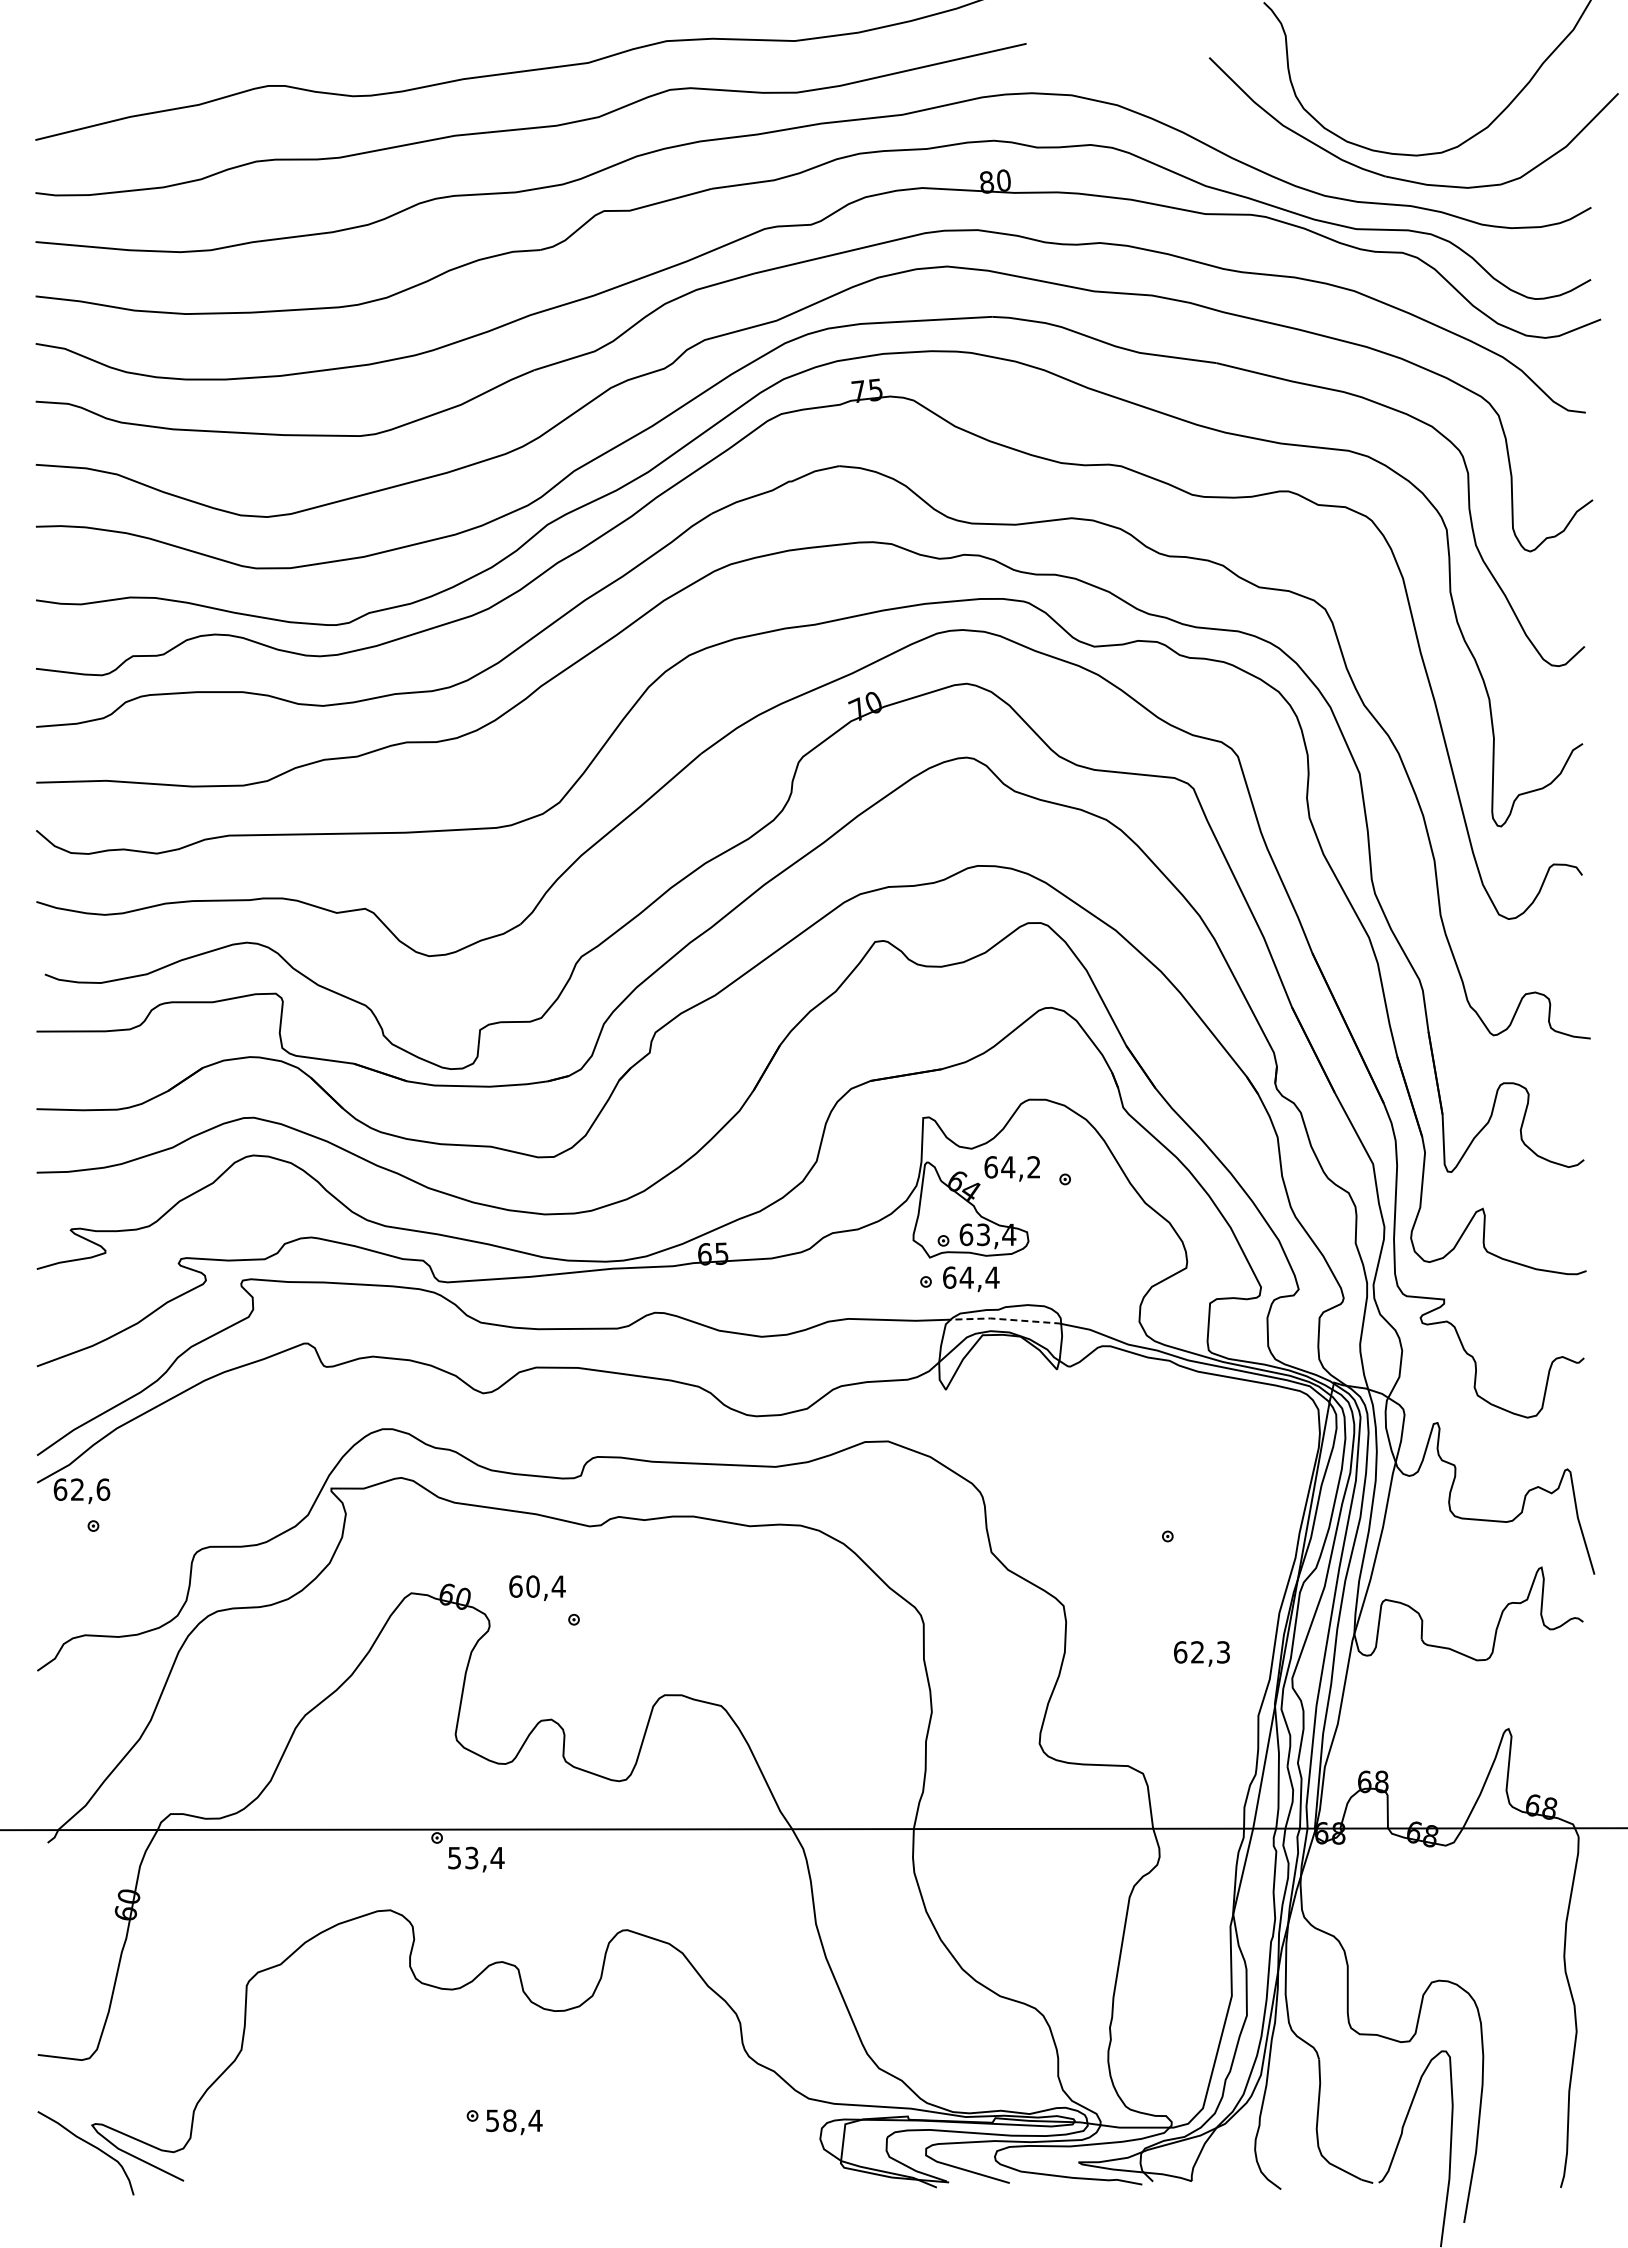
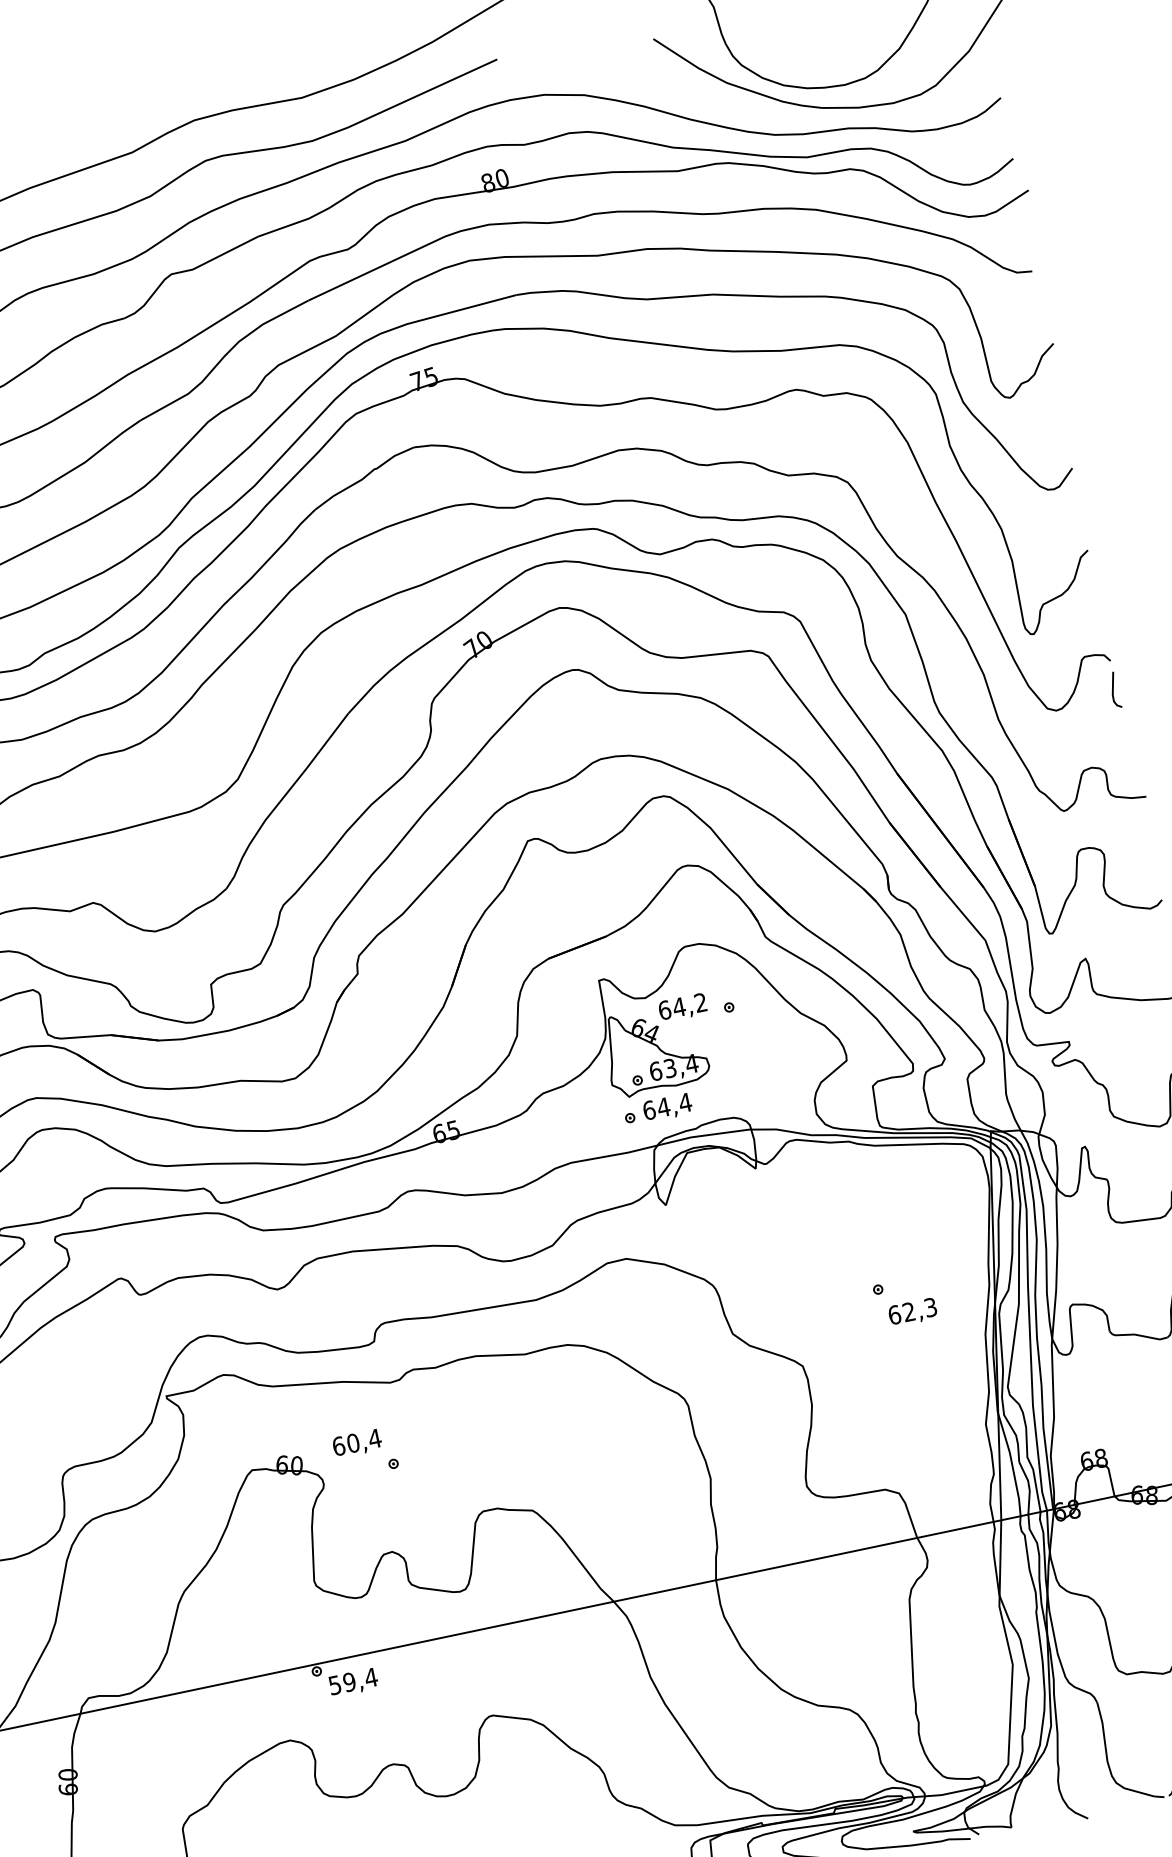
line: (1578, 909) -> (1113, 690), added
line: (1005, 1319) -> (703, 1135), dashed -> solid
text: (1201, 1653) -> (912, 1312), moved
text: (471, 1857) -> (349, 1681), 53,4 -> 59,4

